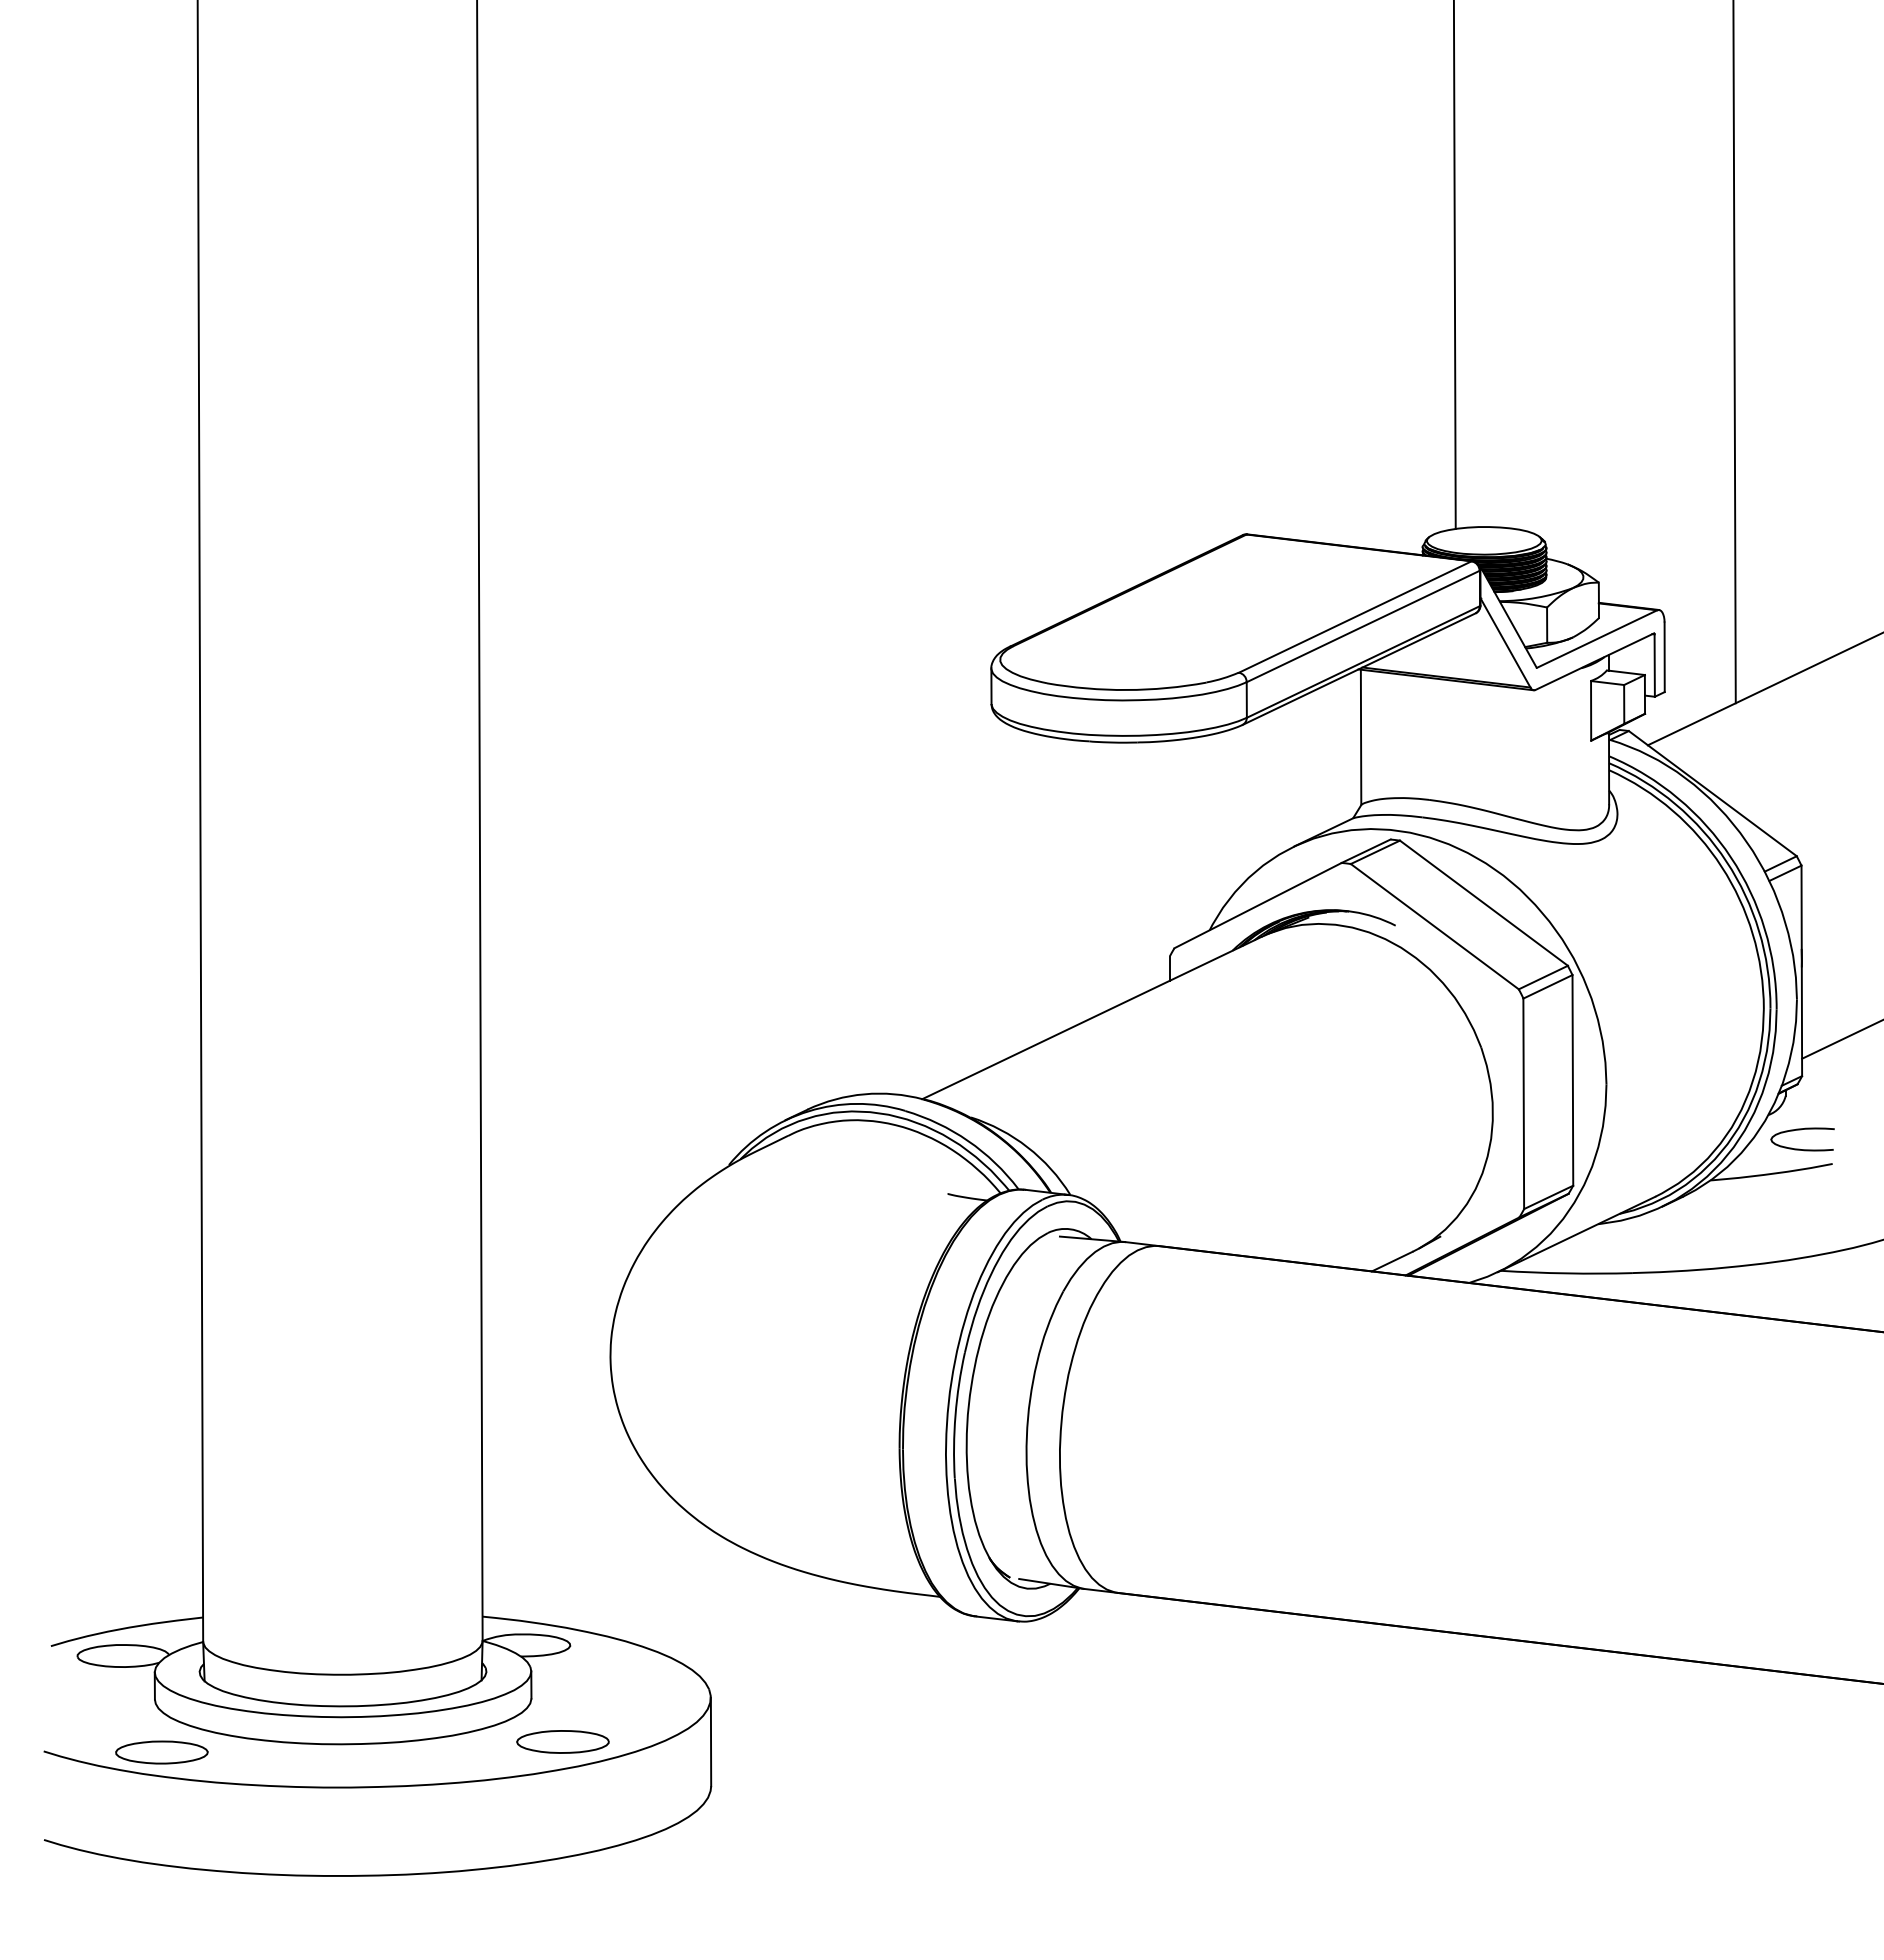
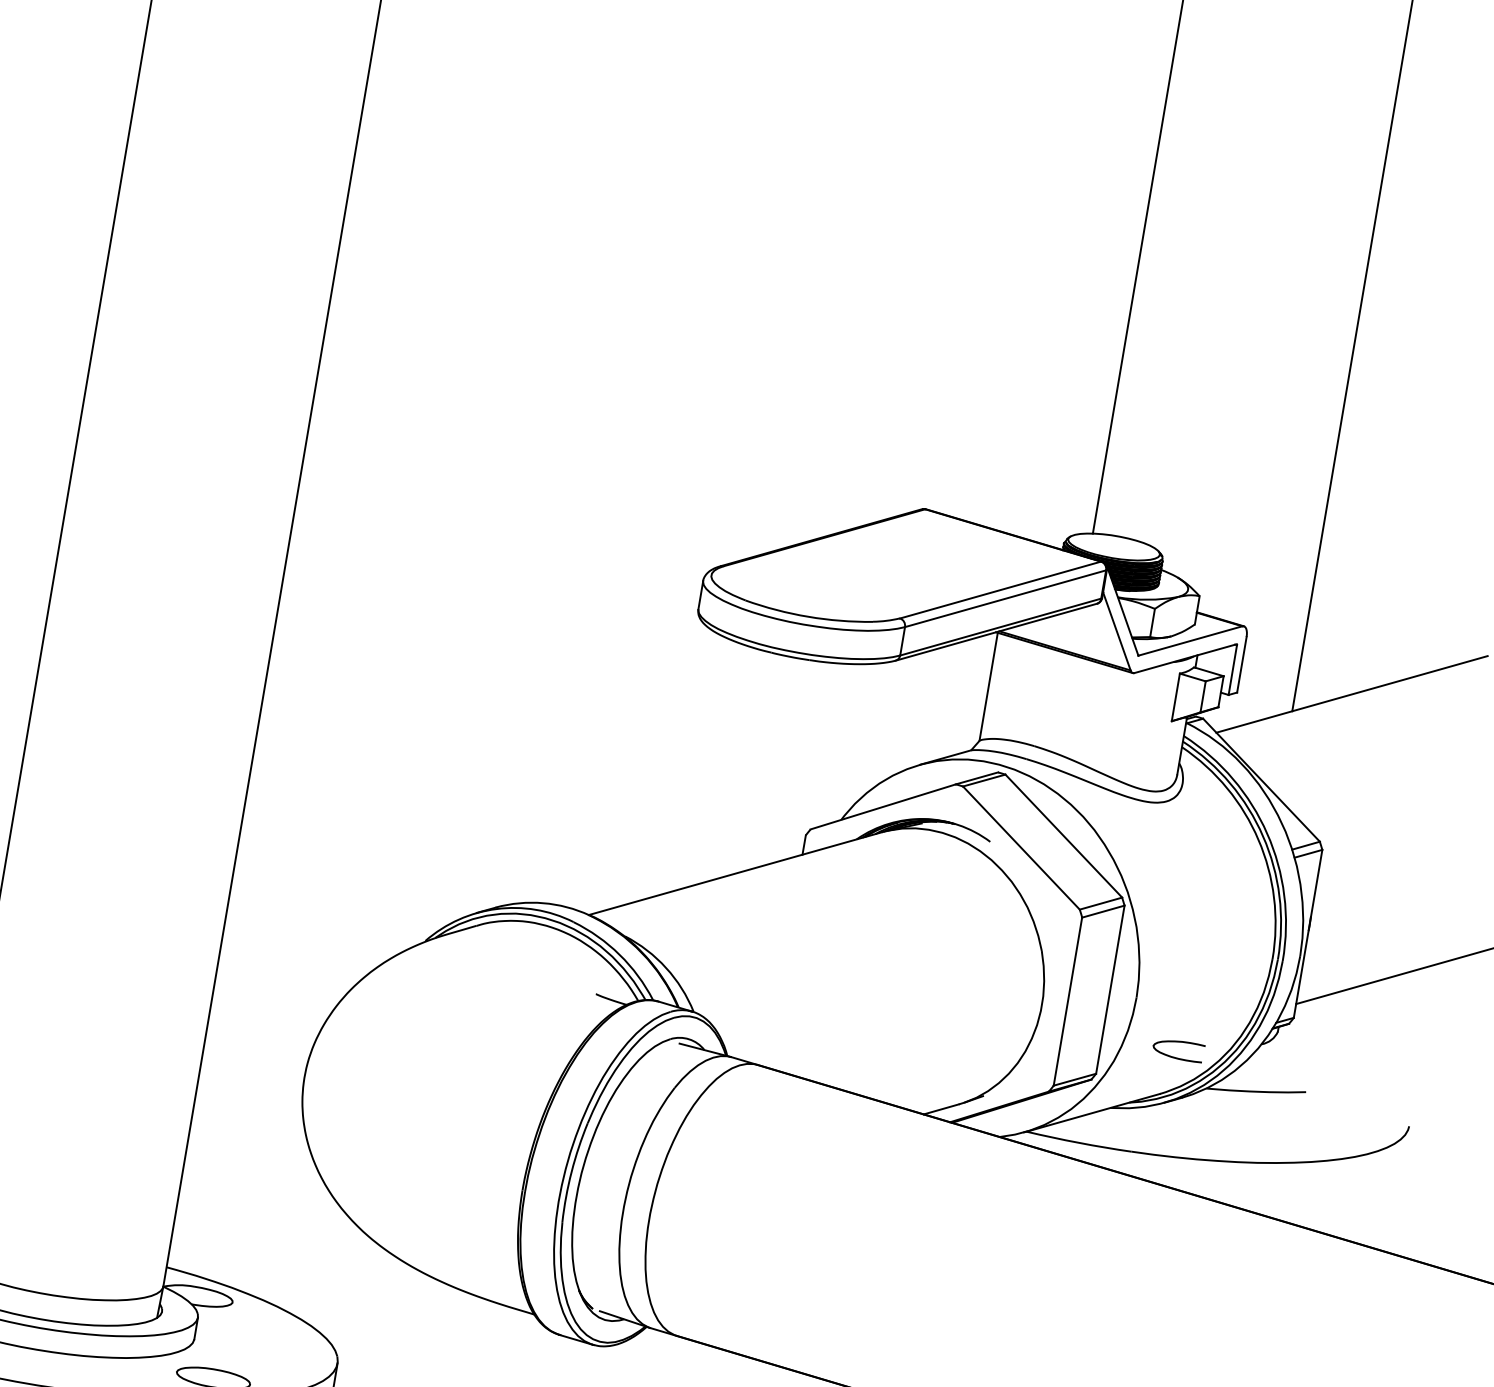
curve: (1801, 1130) -> (1178, 1042), moved

